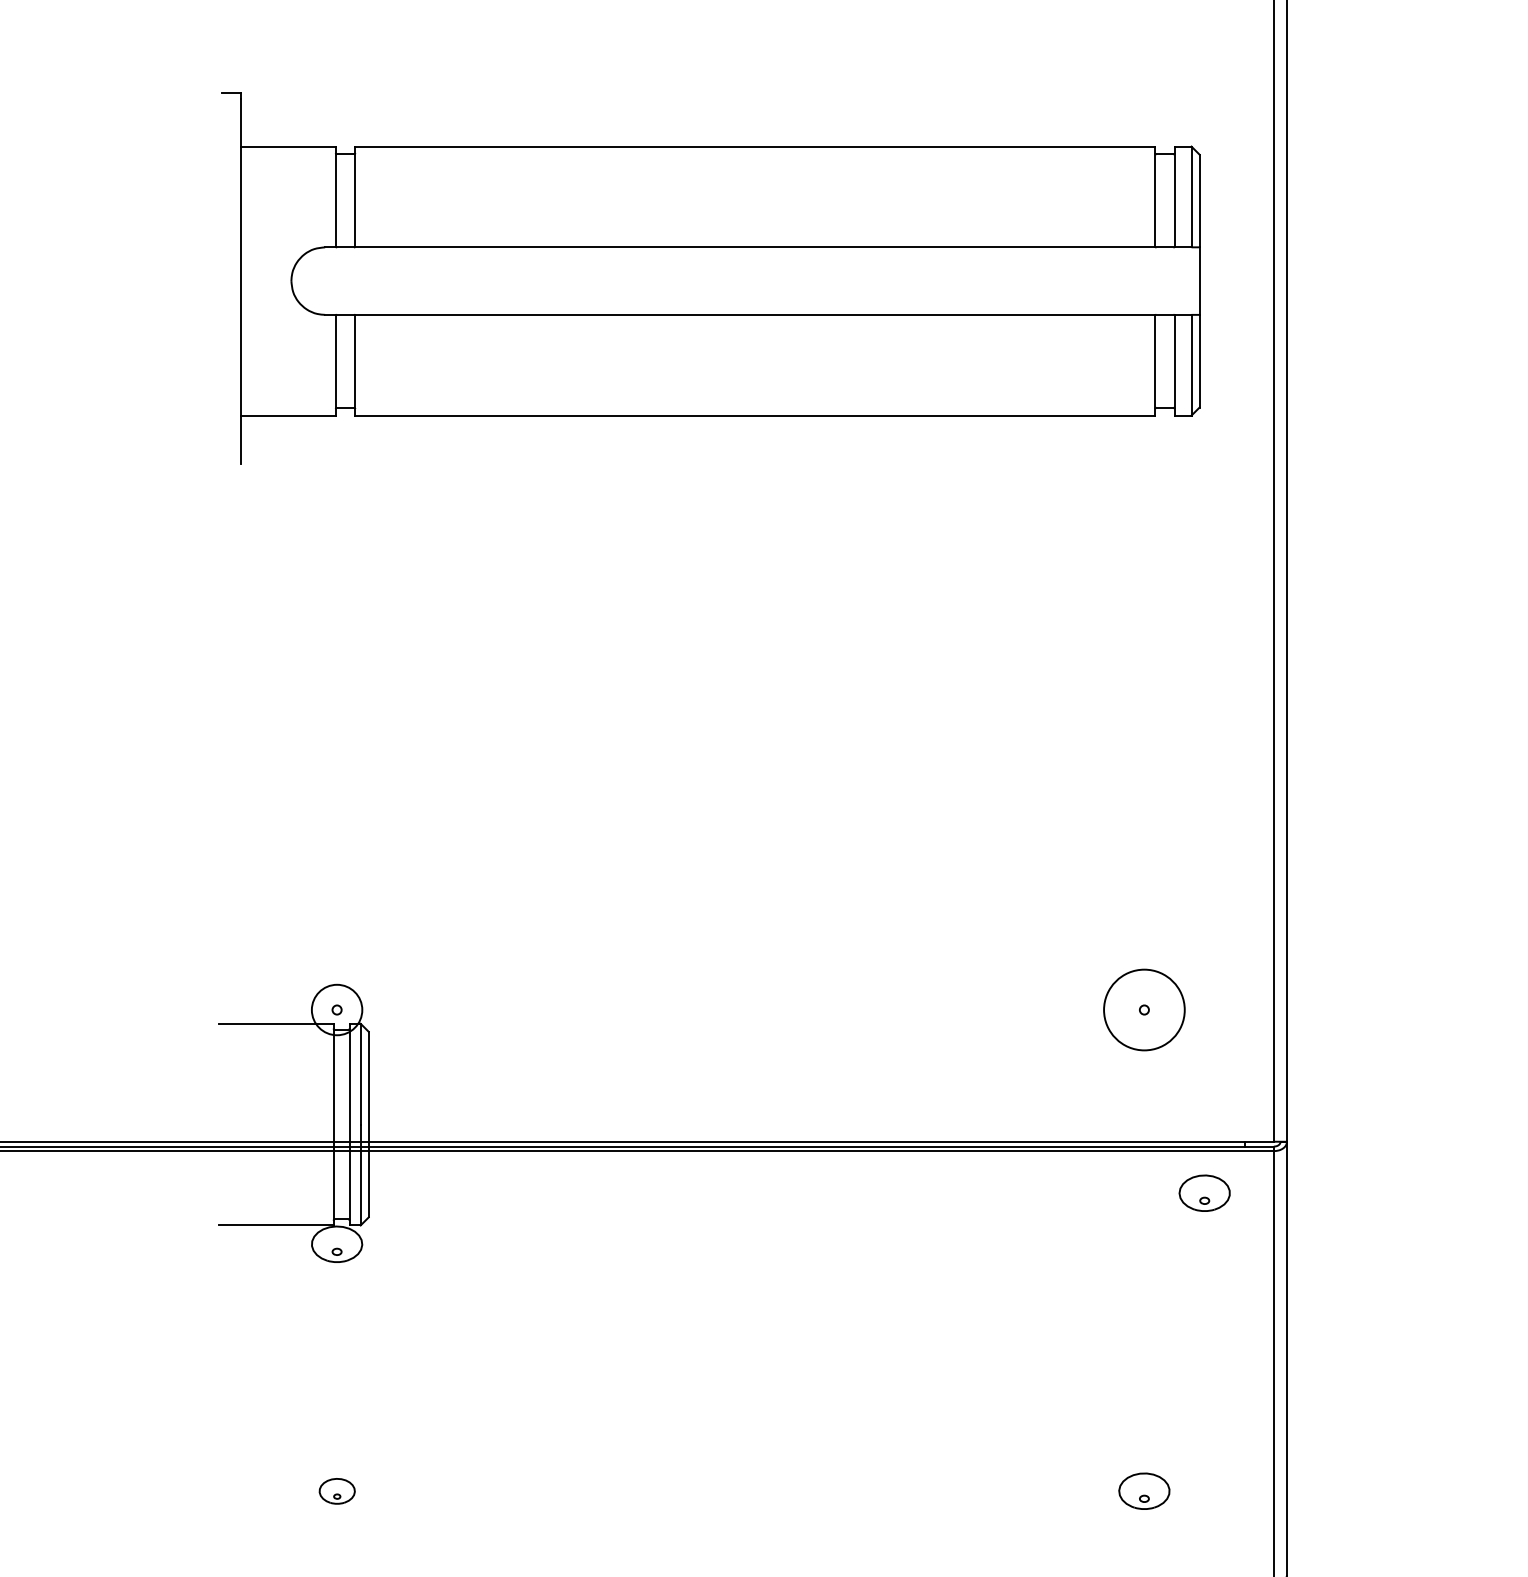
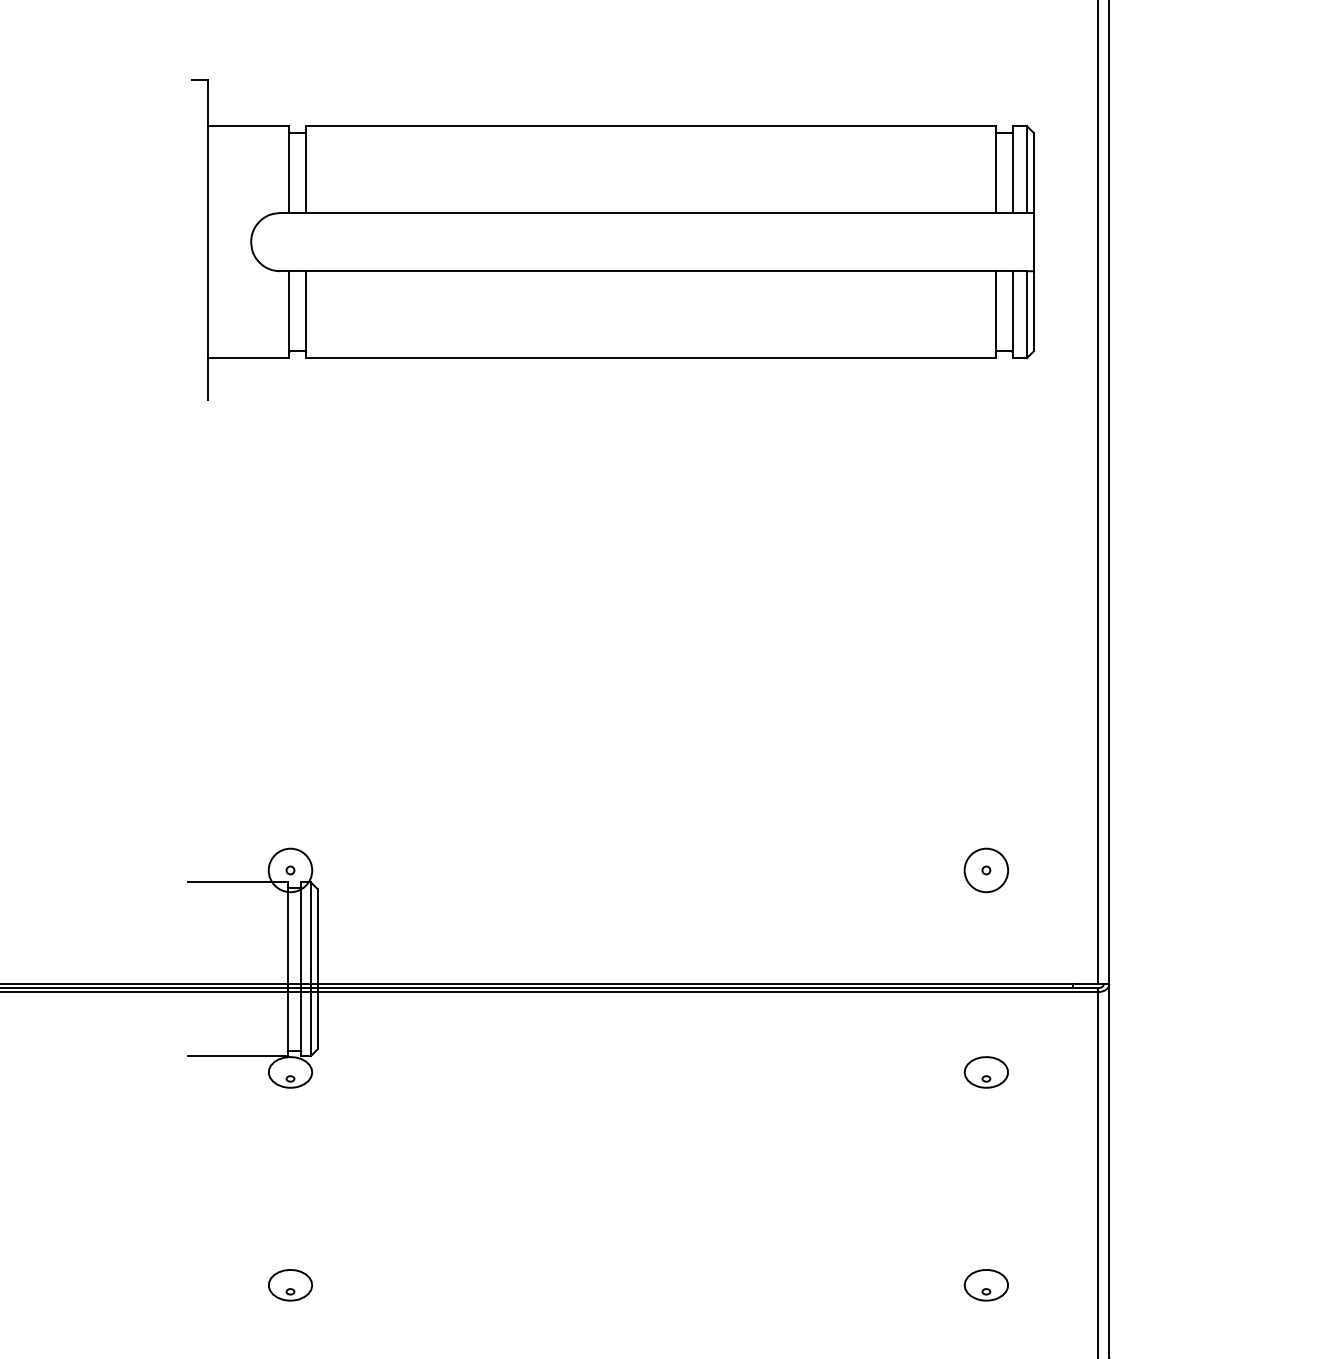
circle: (1144, 1010) -> (986, 870), size x0.62
part: (1203, 1193) -> (985, 1072), moved
part: (337, 1491) -> (290, 1285), size x1.43

